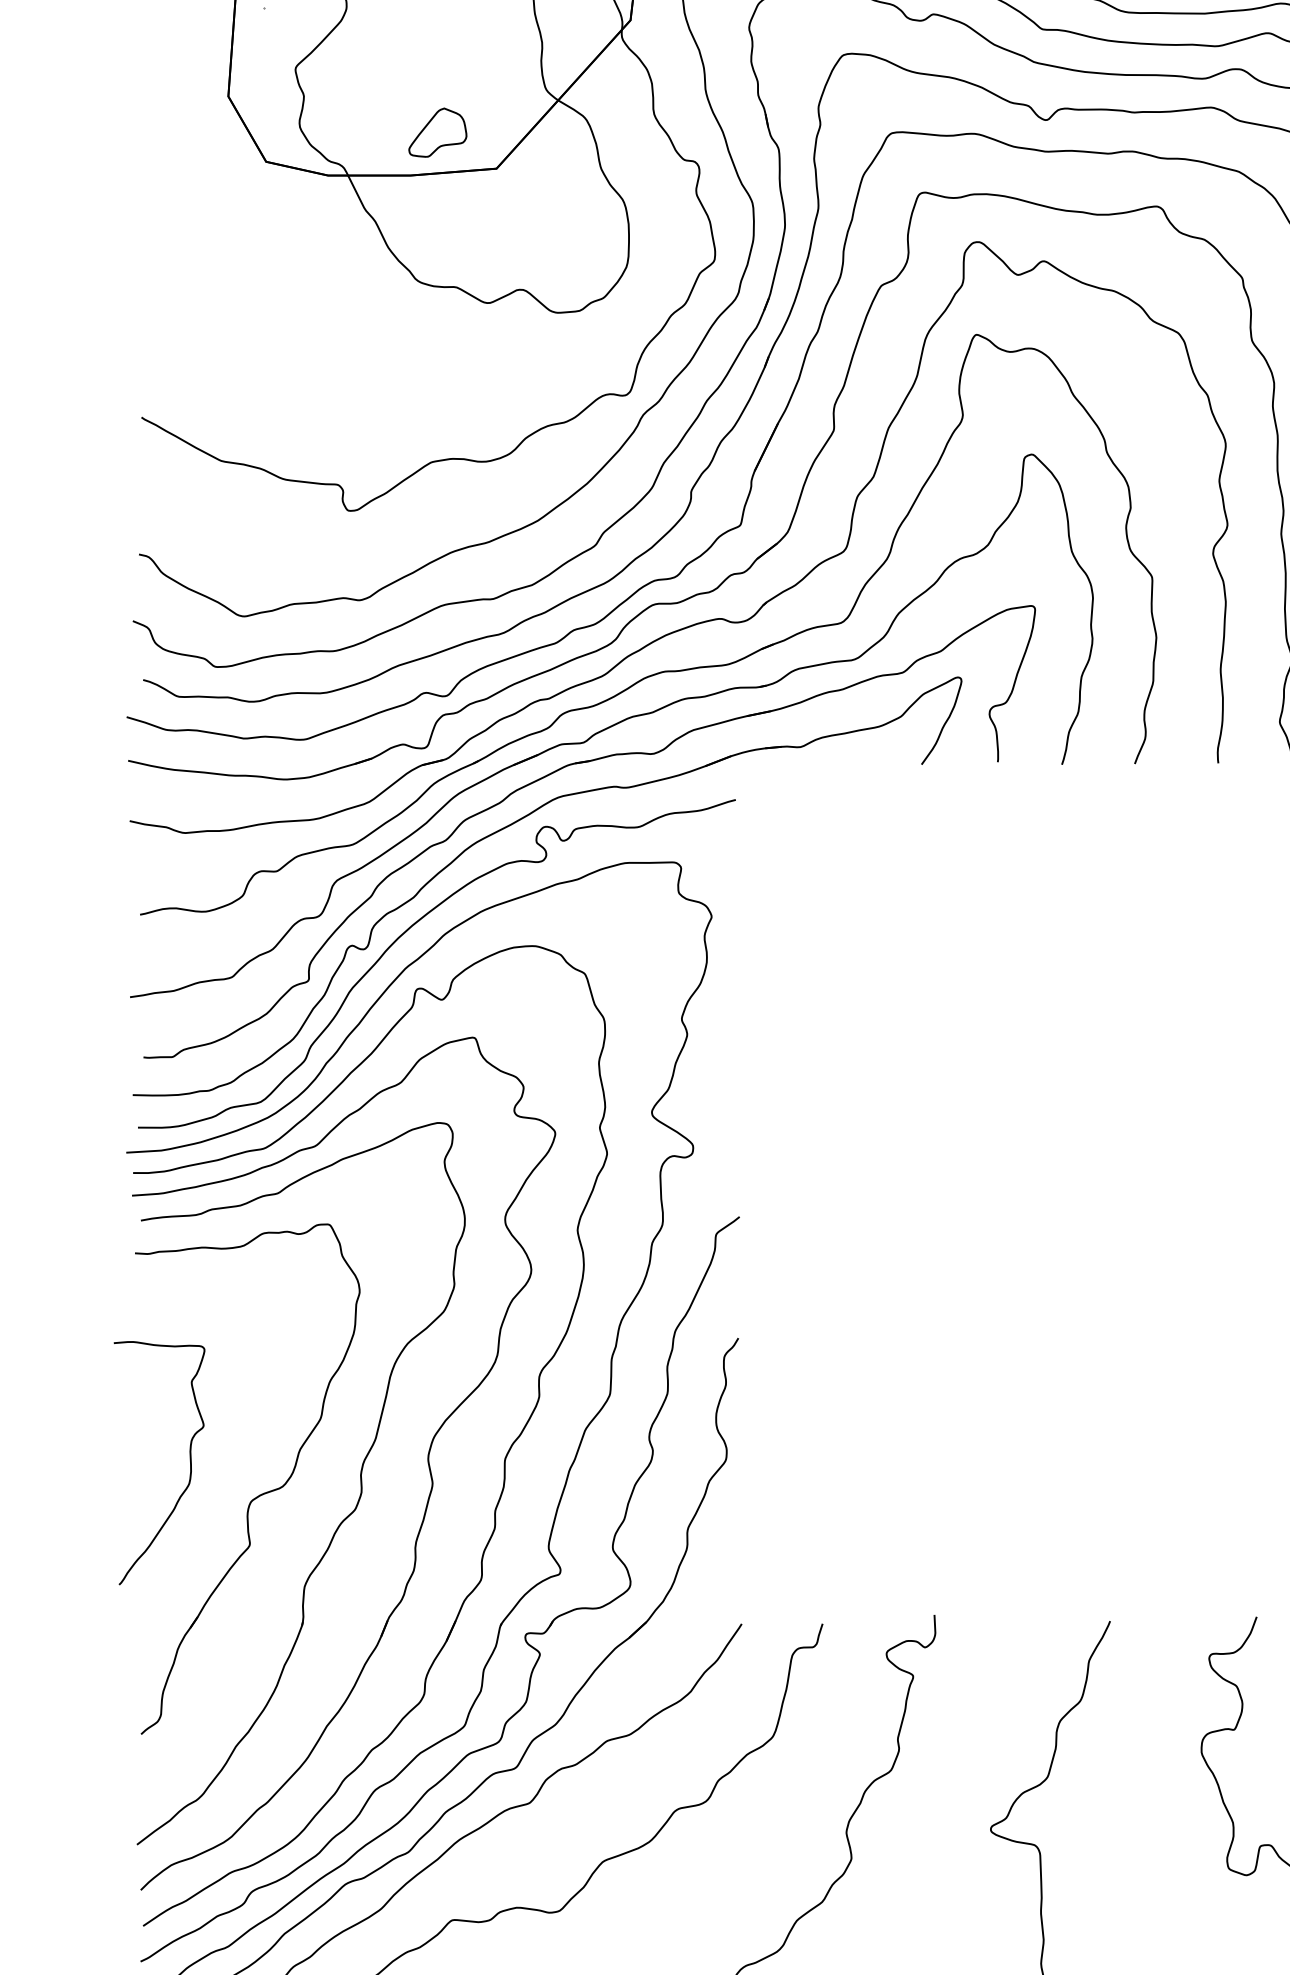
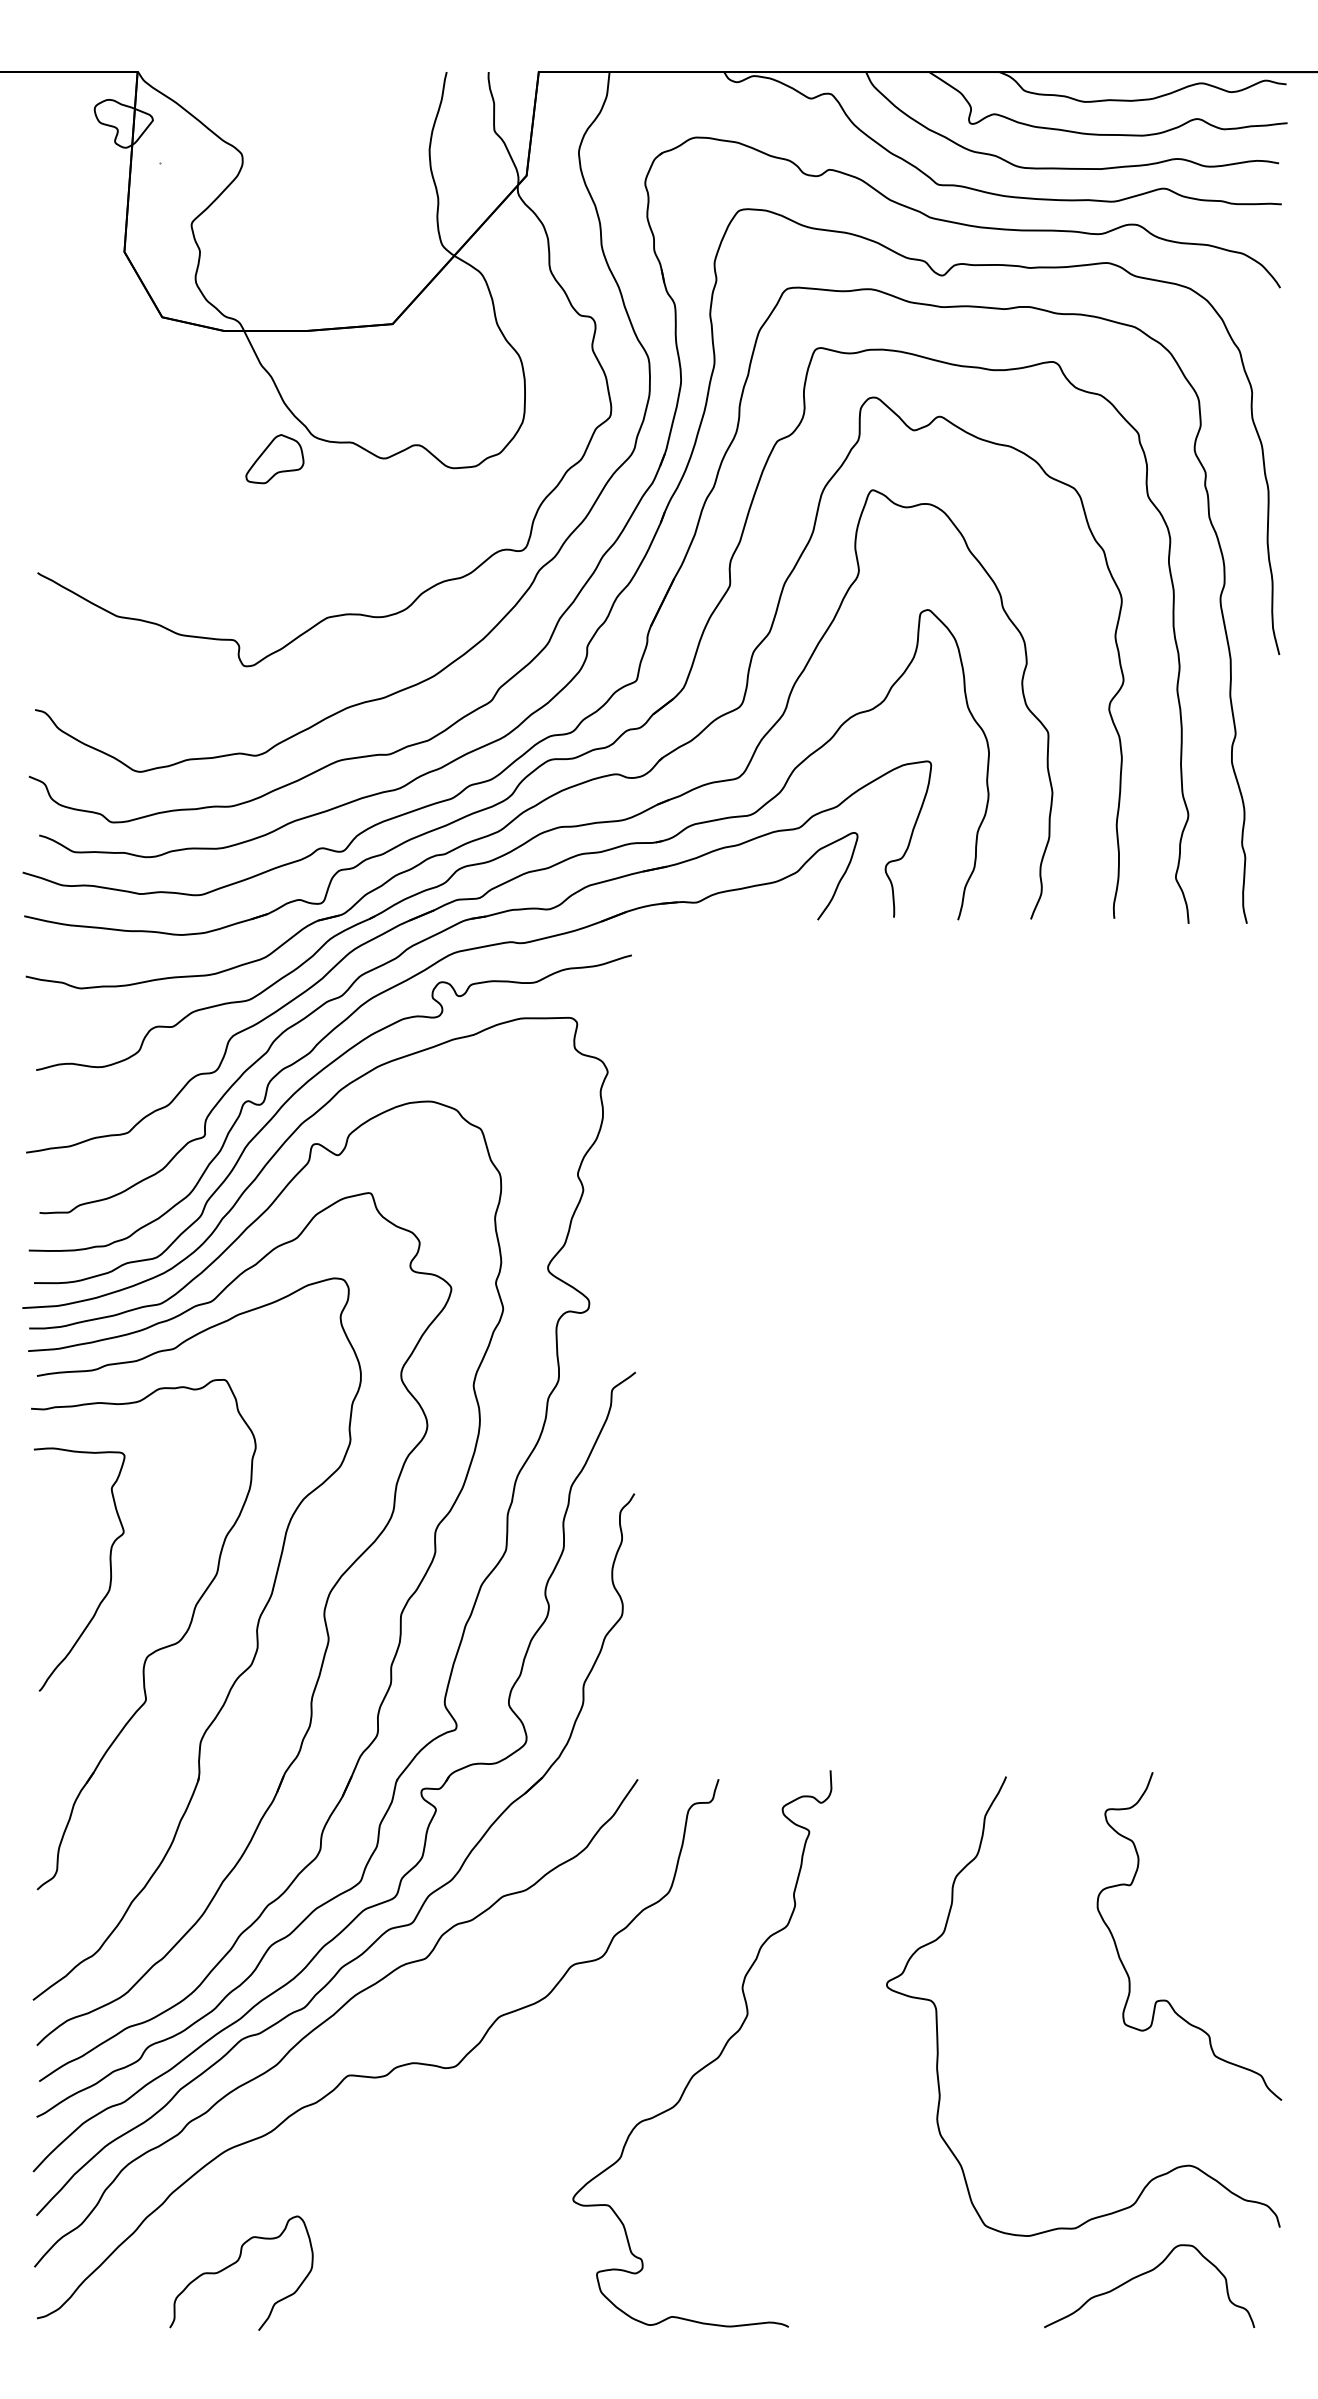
part: (437, 133) -> (274, 459), moved
curve: (189, 1459) -> (109, 1565), moved

